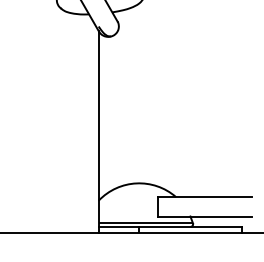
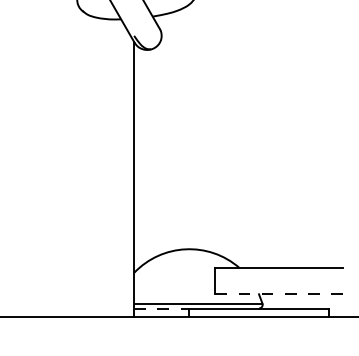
line: (204, 216) -> (278, 294), solid -> dashed
line: (118, 226) -> (161, 308), solid -> dashed

